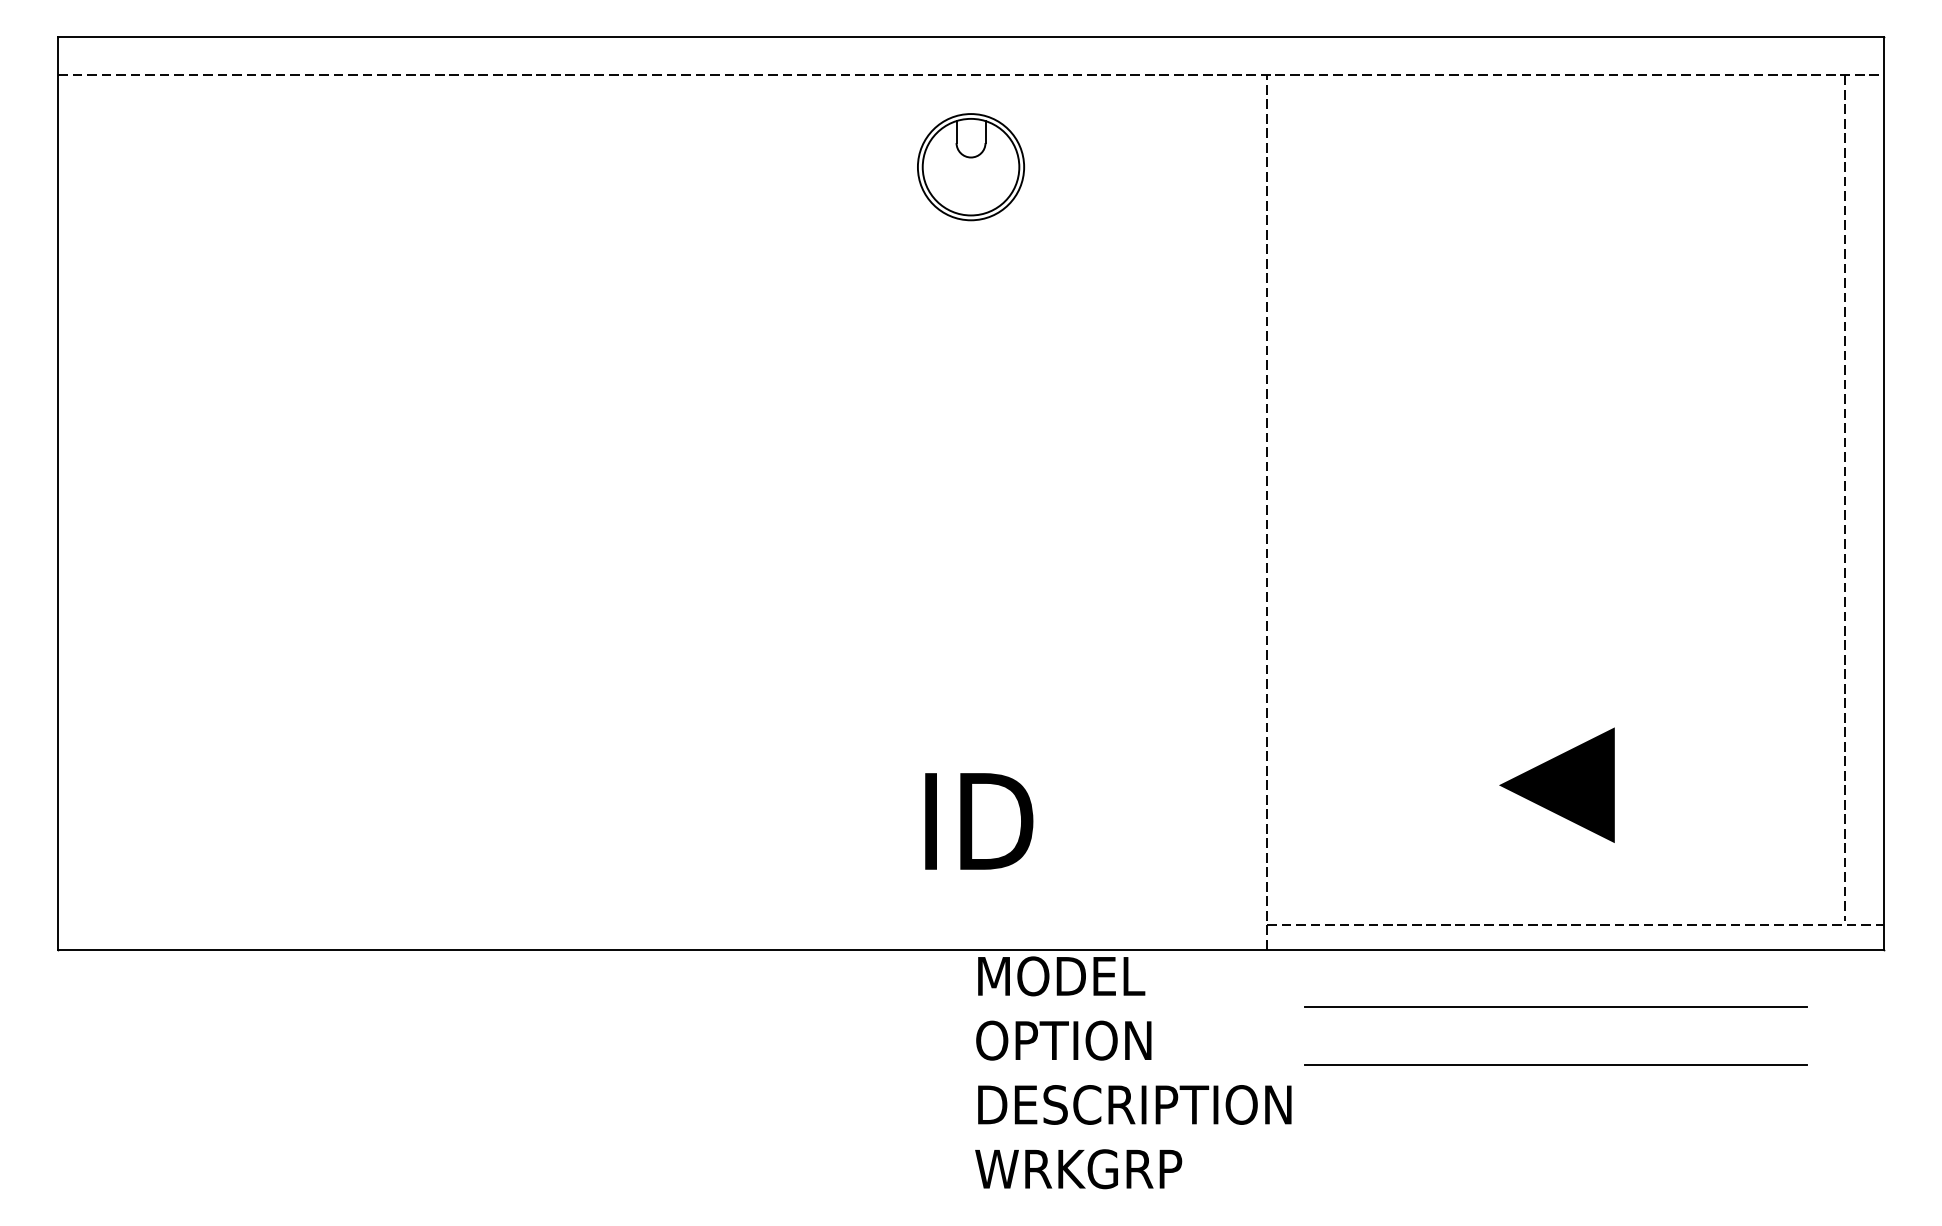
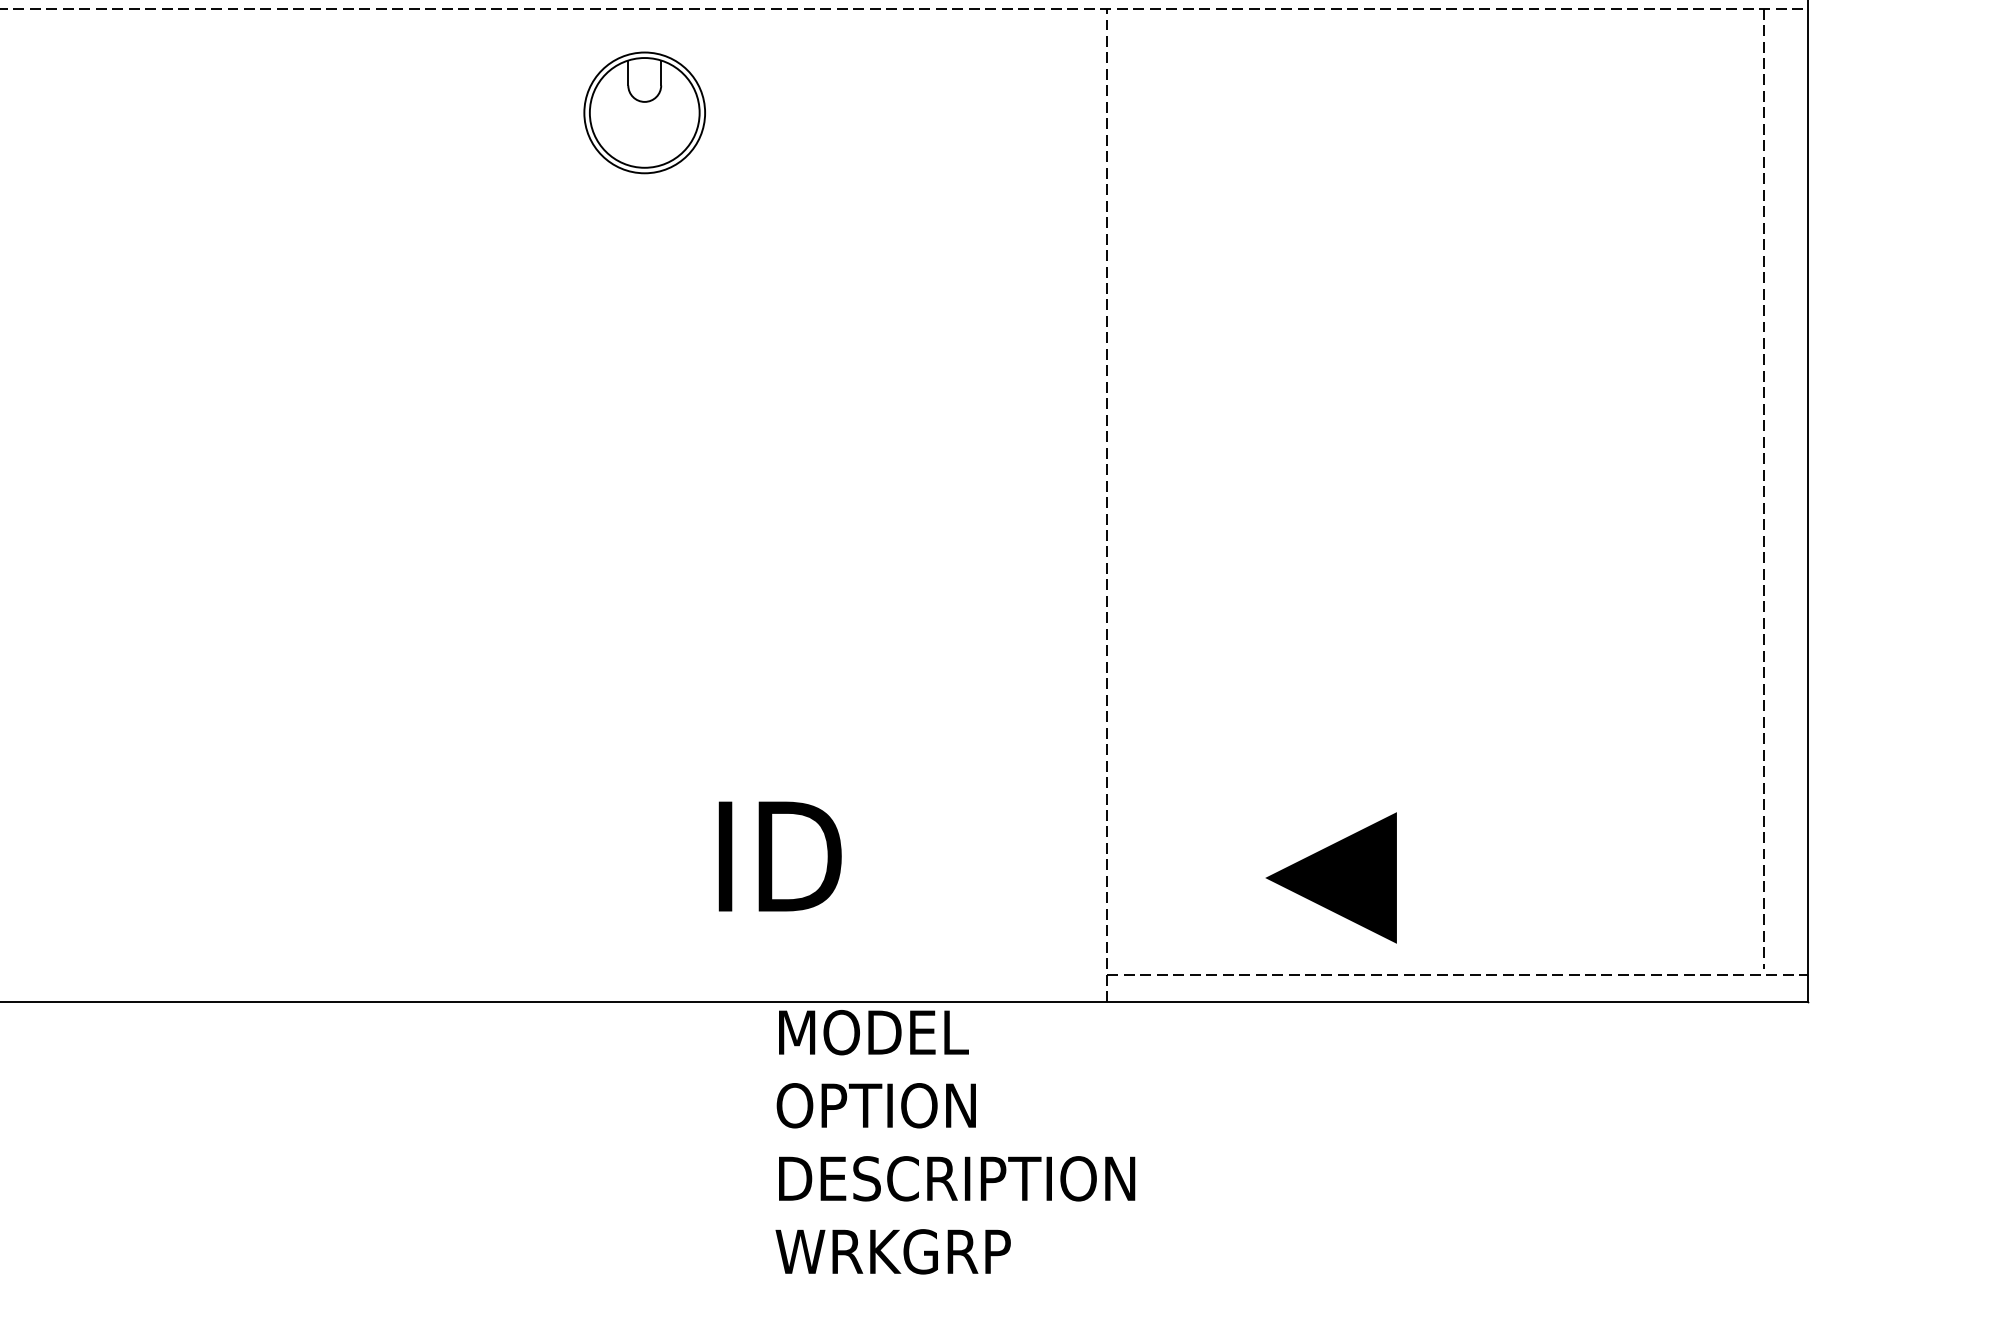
part: (971, 167) -> (645, 113), moved
line: (1556, 784) -> (1330, 877), moved
line: (1555, 1007) -> (1435, 1068), removed
line: (1555, 1065) -> (1435, 1133), removed

